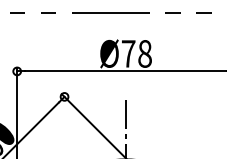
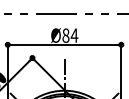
text: (137, 53) -> (70, 35), Ø78 -> Ø84

